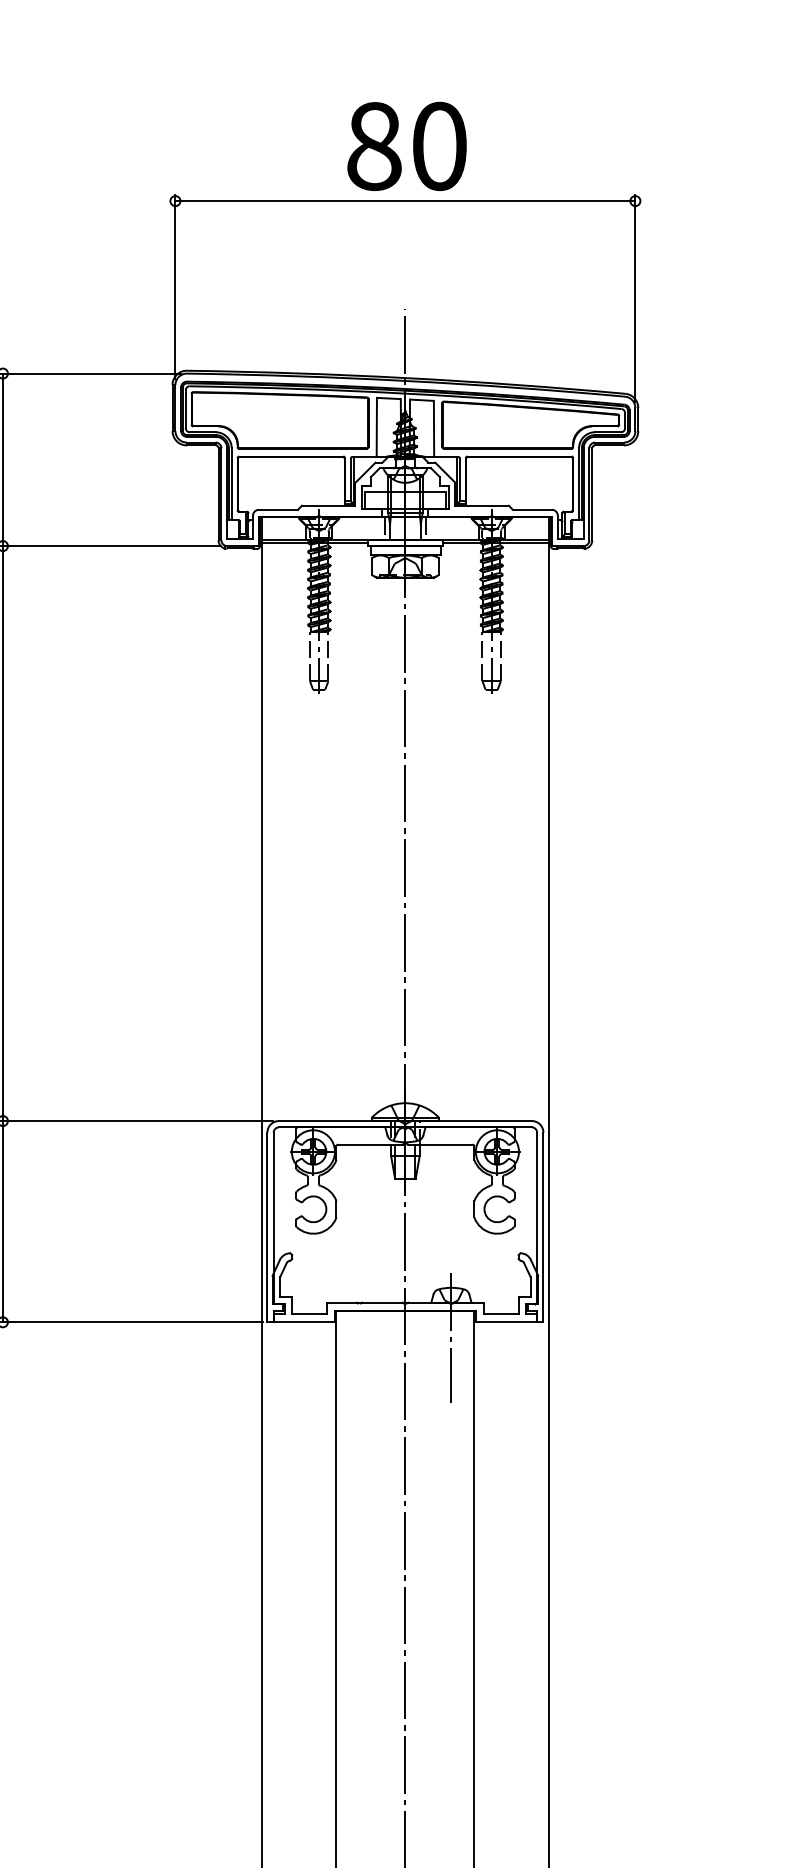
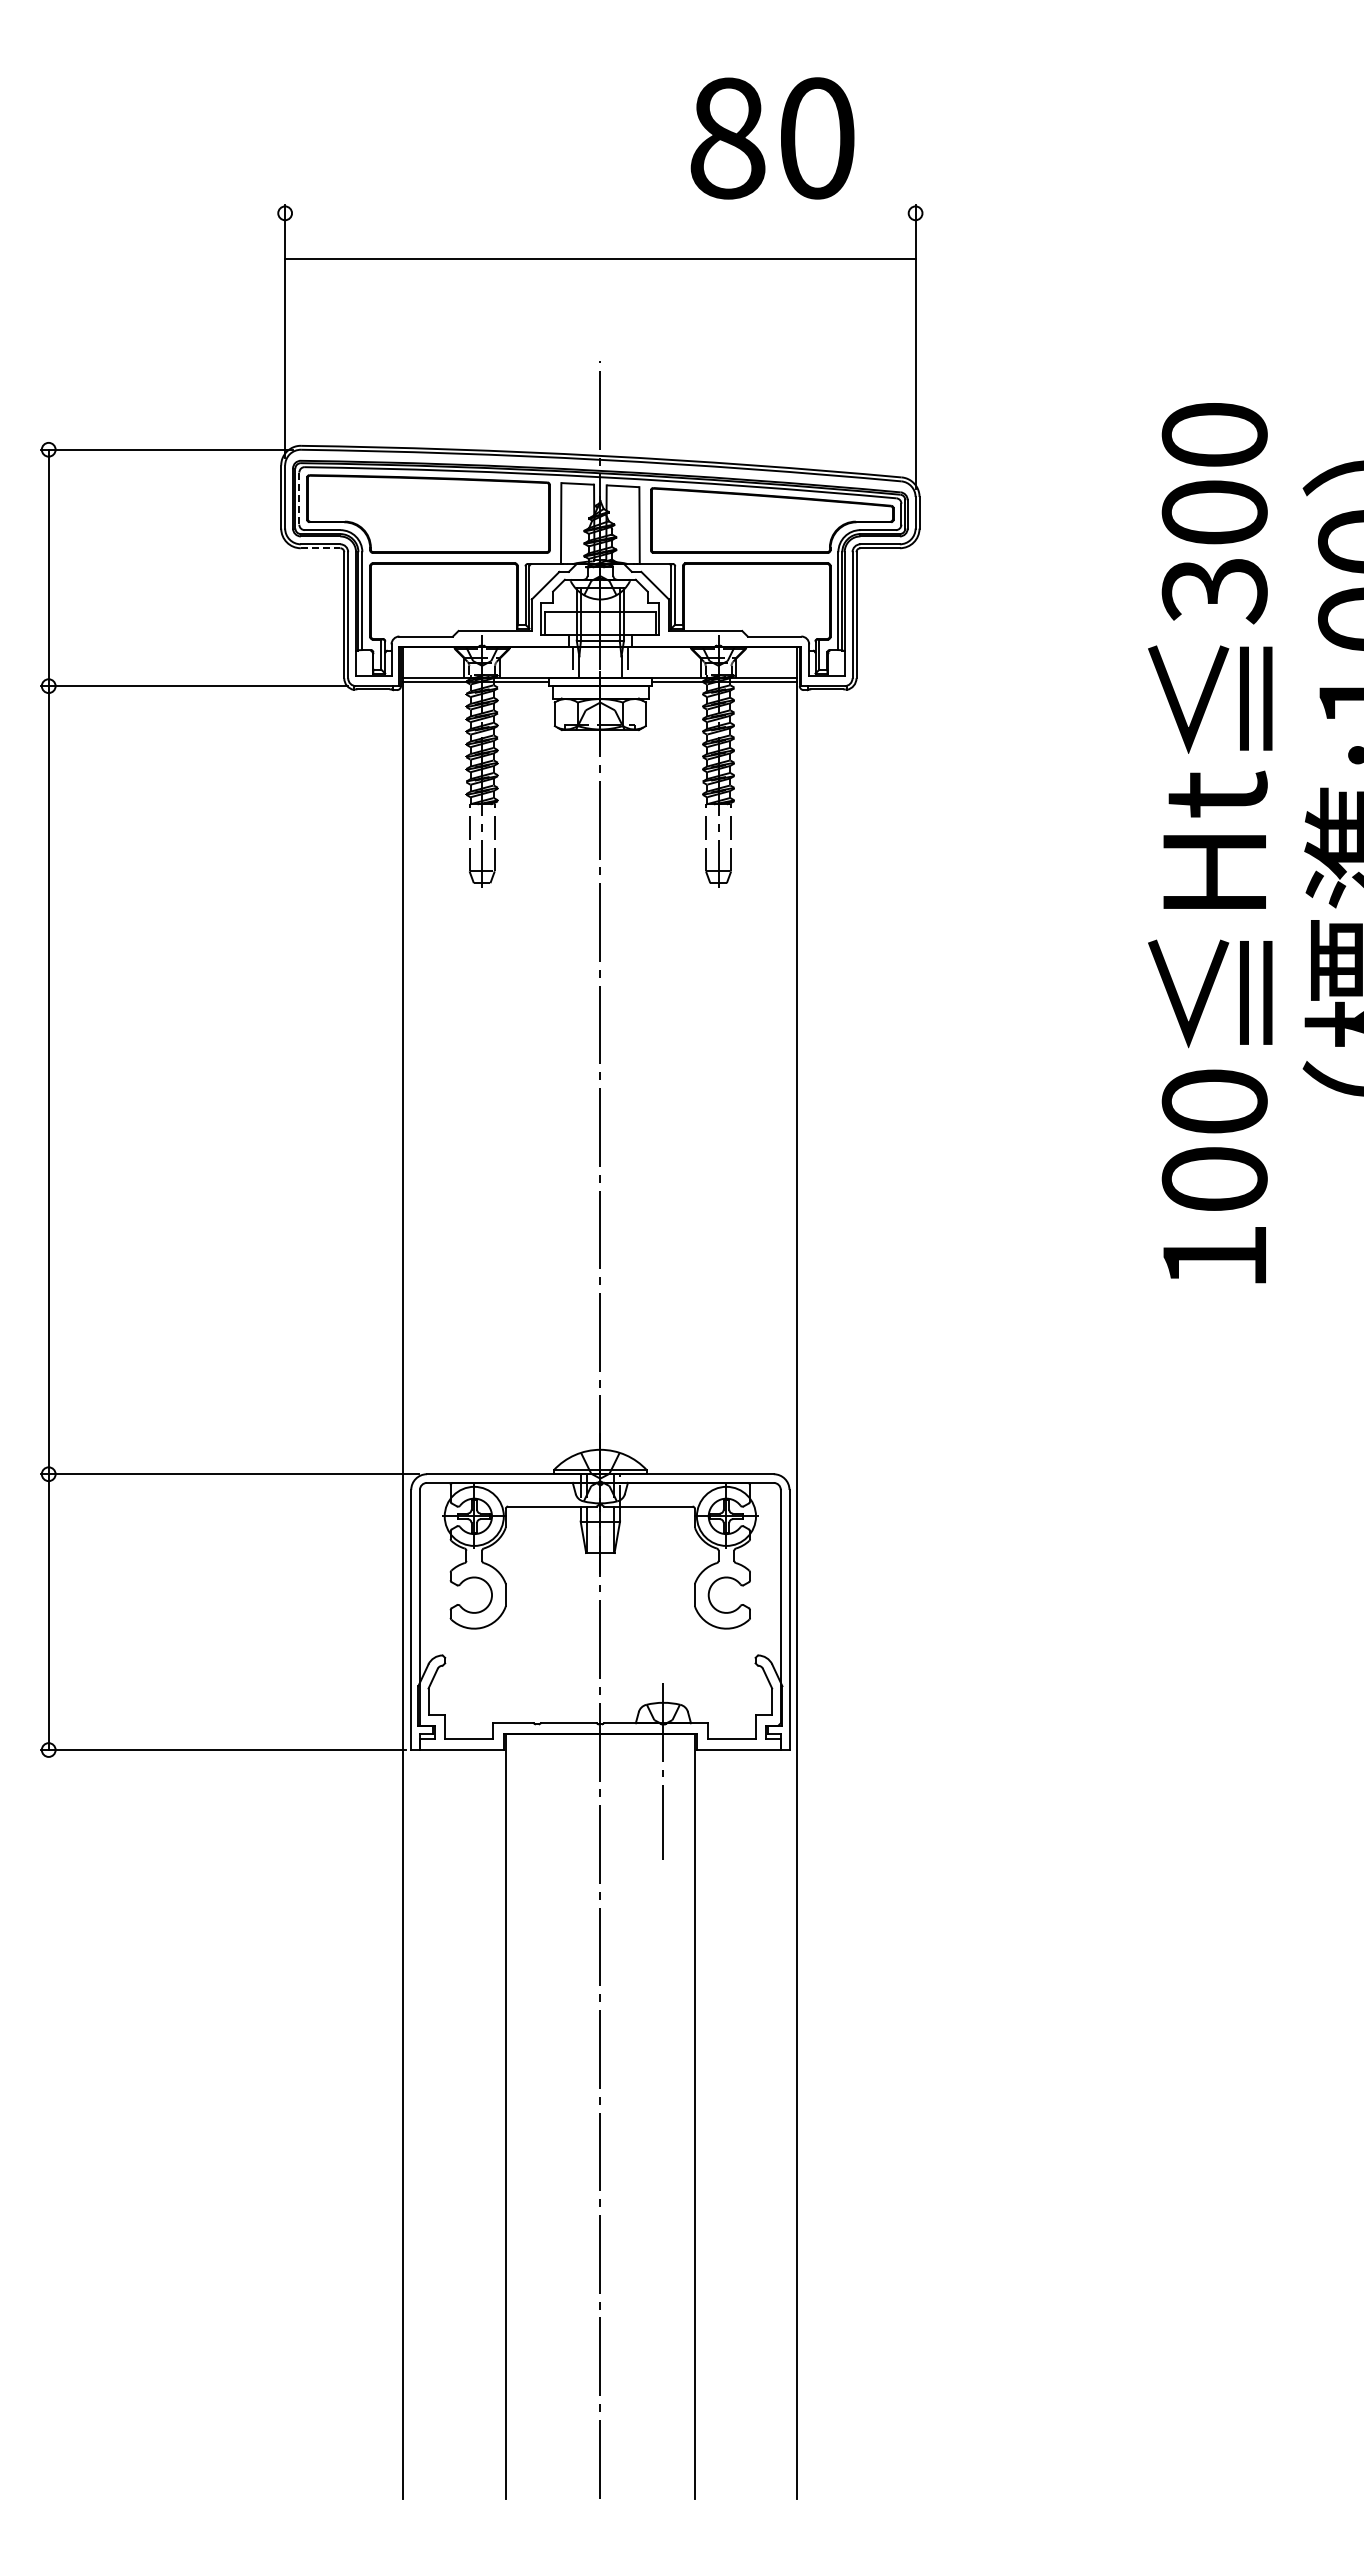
text: (406, 146) -> (772, 138), moved
line: (405, 201) -> (600, 259), moved
line: (185, 409) -> (299, 499), solid -> dashed
line: (201, 445) -> (320, 548), solid -> dashed

